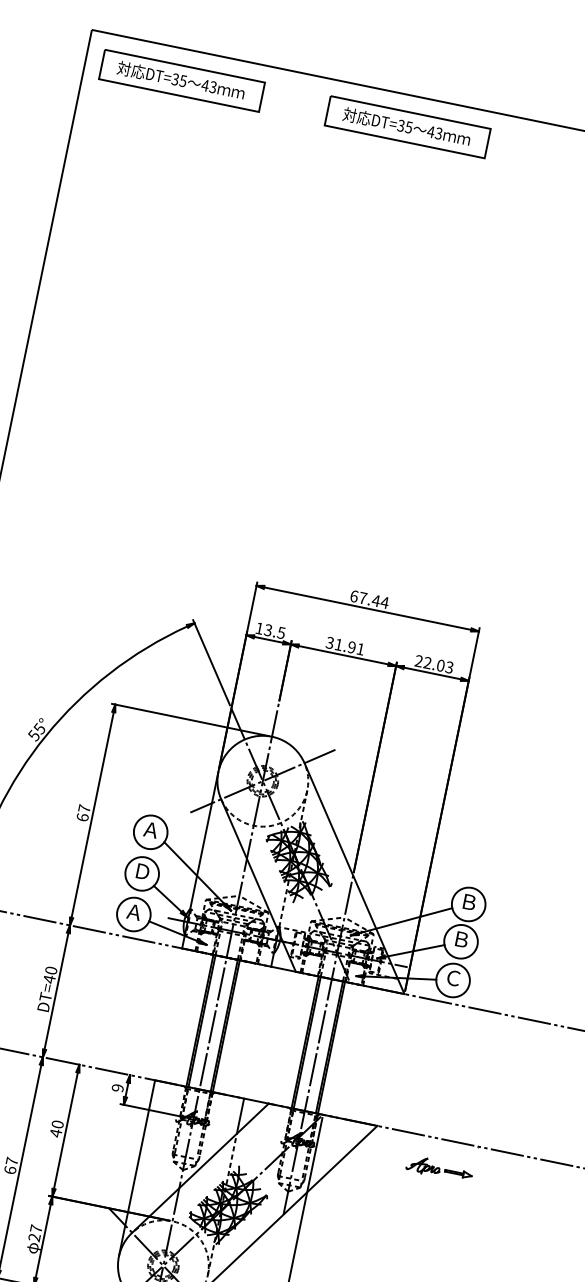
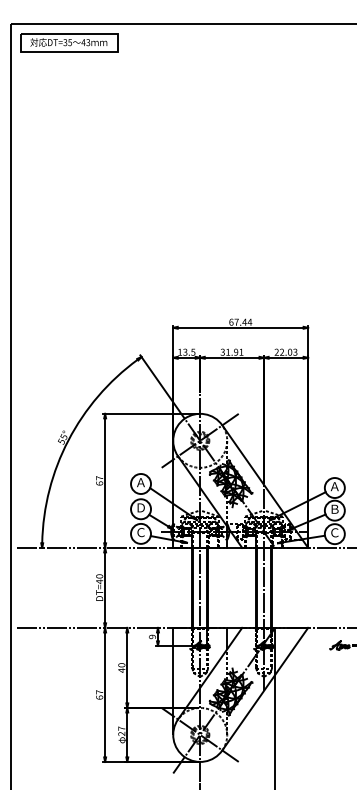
part: (407, 127) -> (206, 42), removed
text: (468, 901) -> (334, 486), Ｂ -> Ａ
text: (133, 912) -> (140, 532), Ａ -> Ｃ

